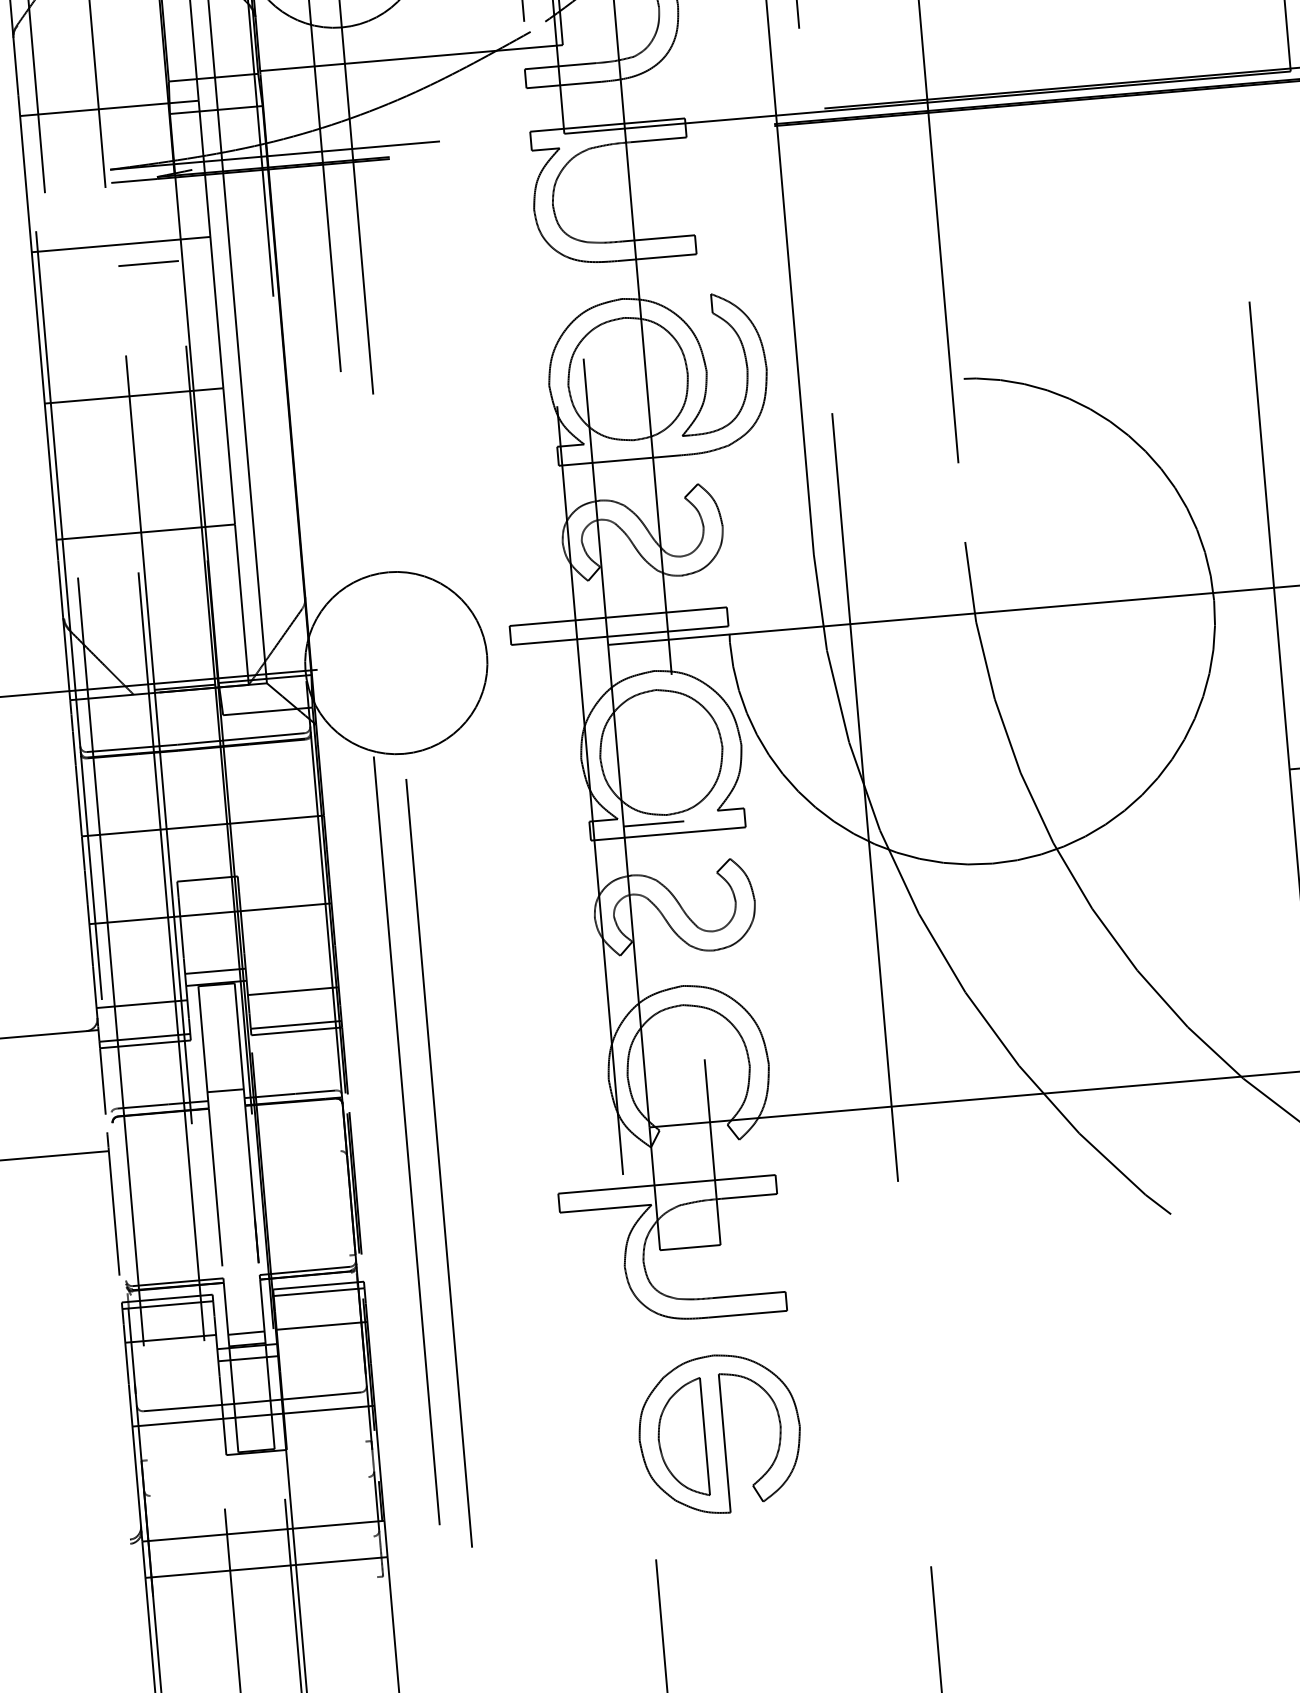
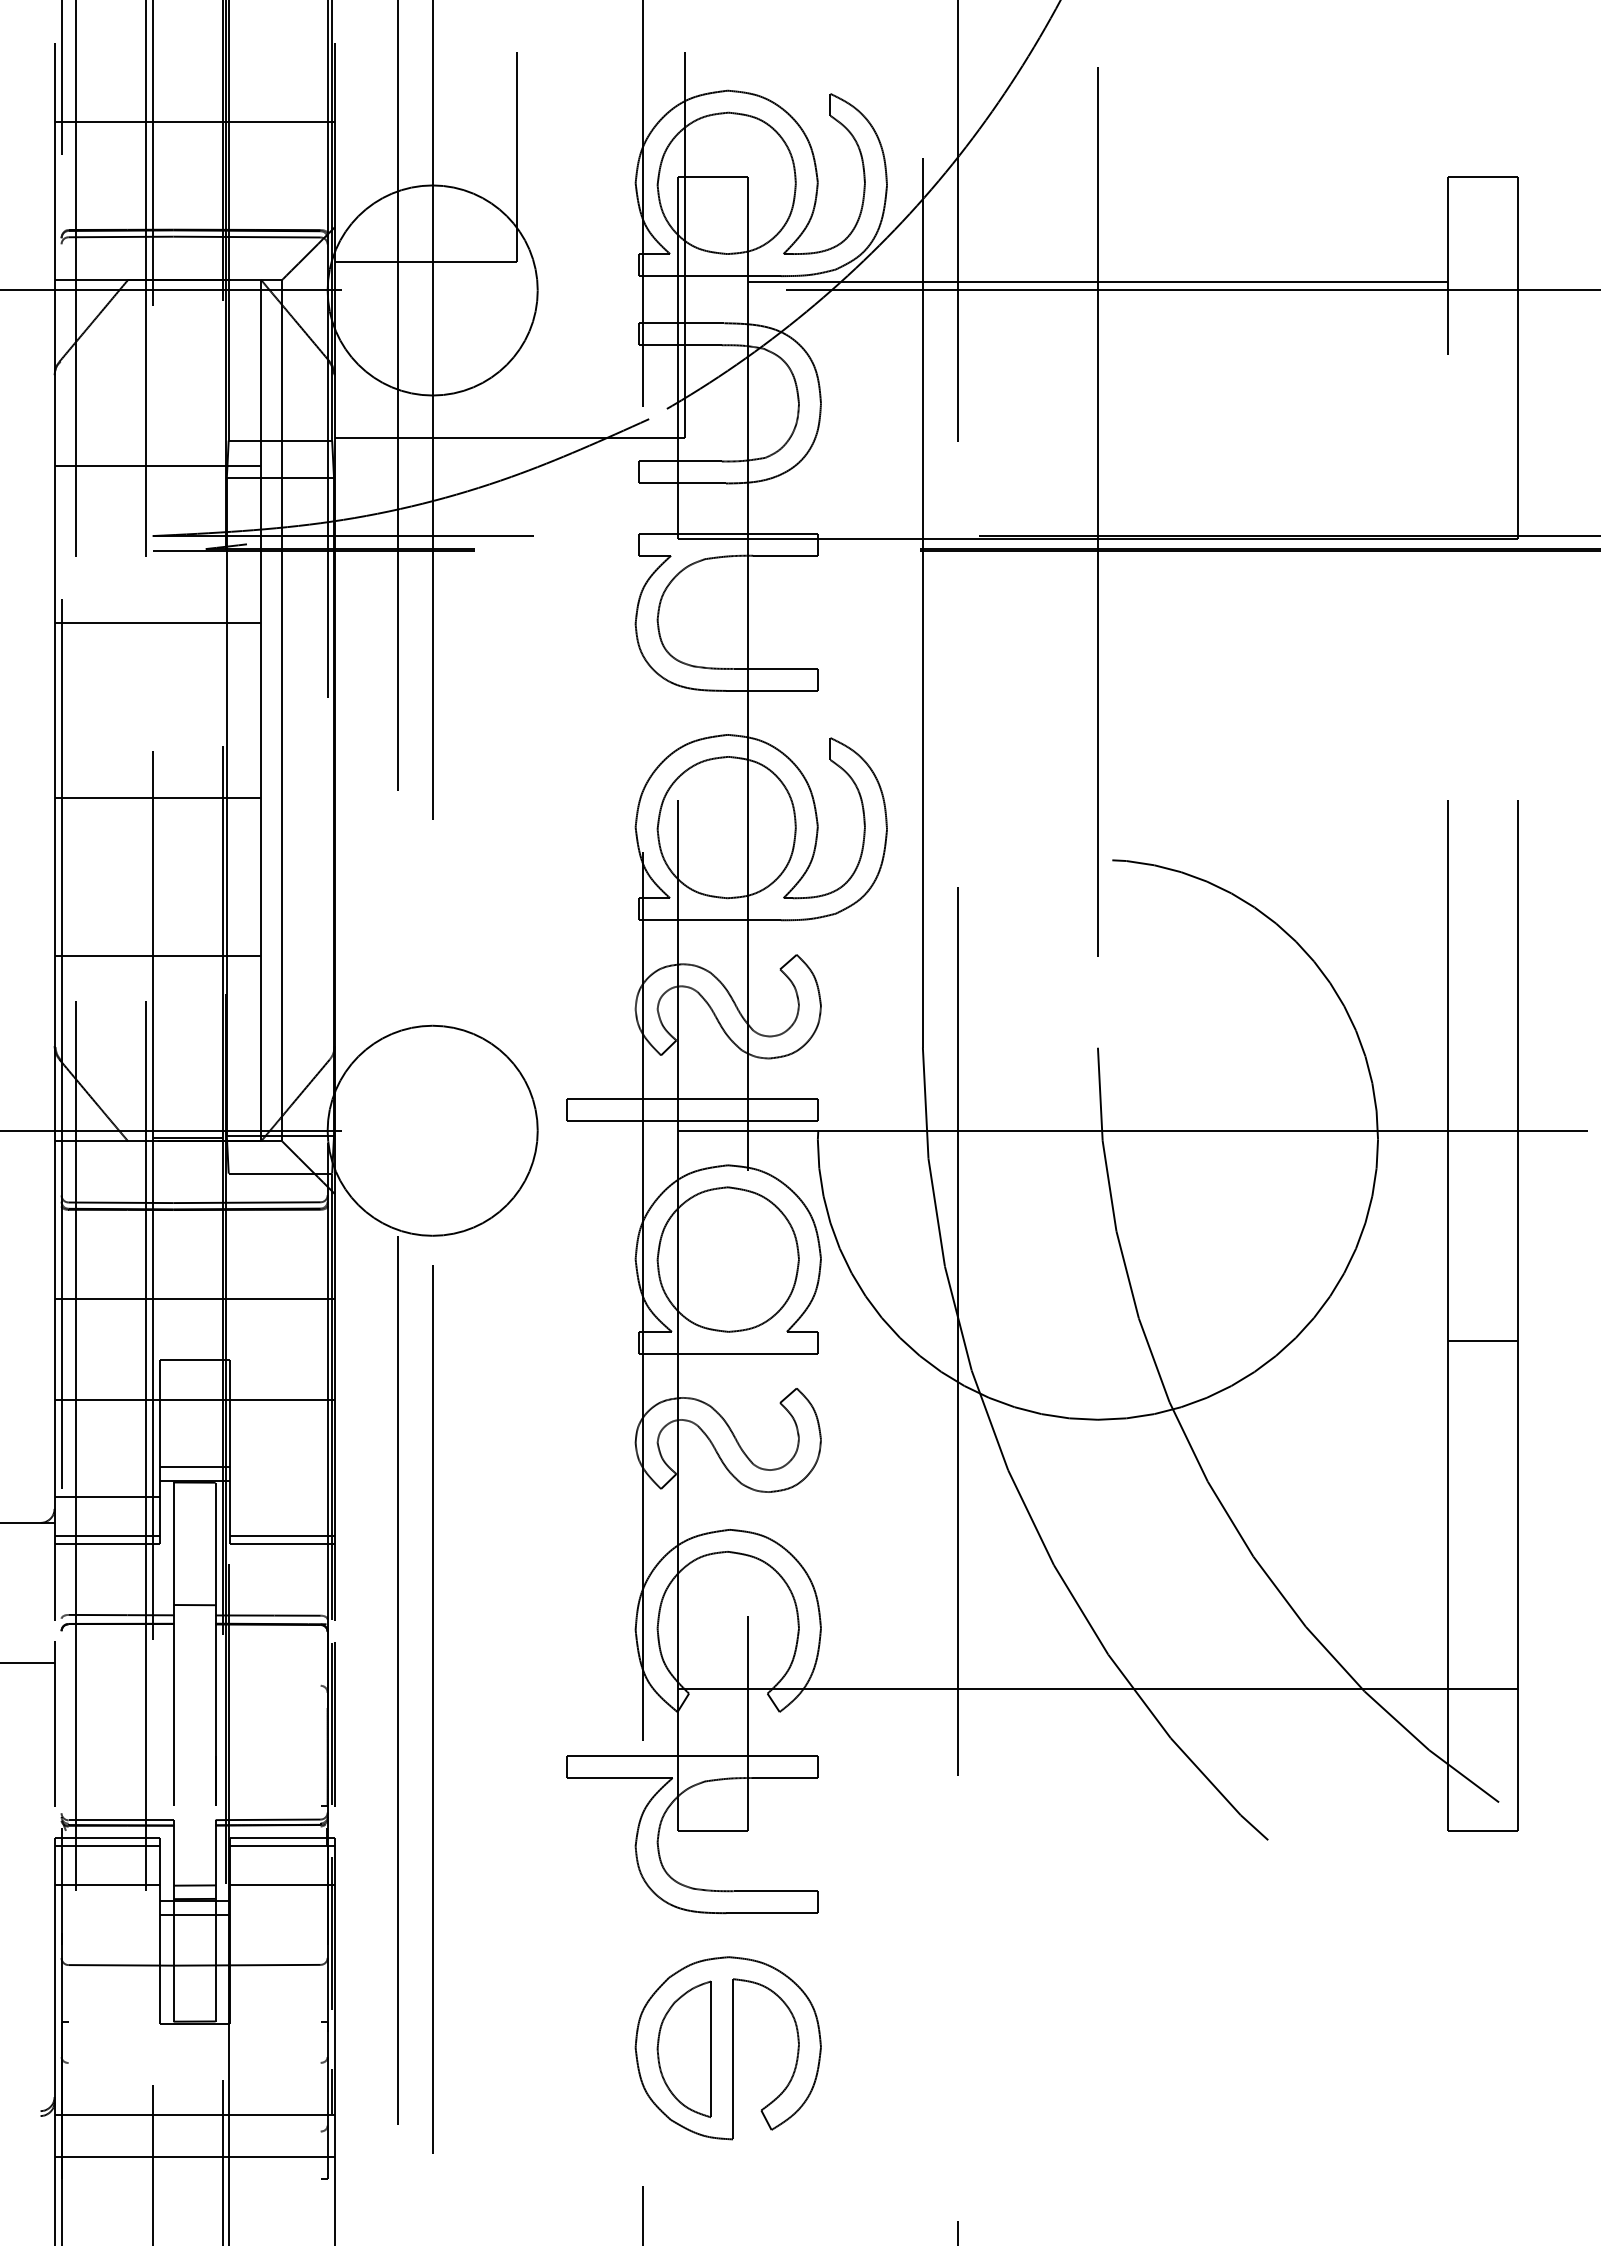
line: (148, 263) -> (187, 647), removed
line: (653, 823) -> (712, 1340), removed
line: (292, 991) -> (281, 1497), removed
line: (253, 1416) -> (194, 1981), removed

